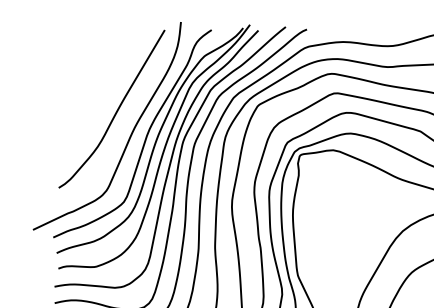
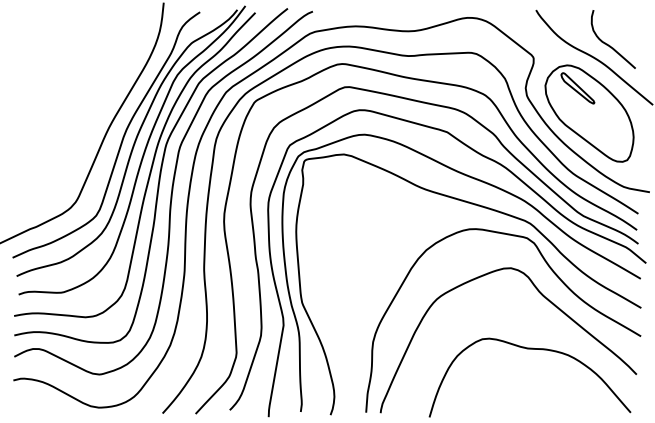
curve: (116, 110) -> (87, 107), removed

